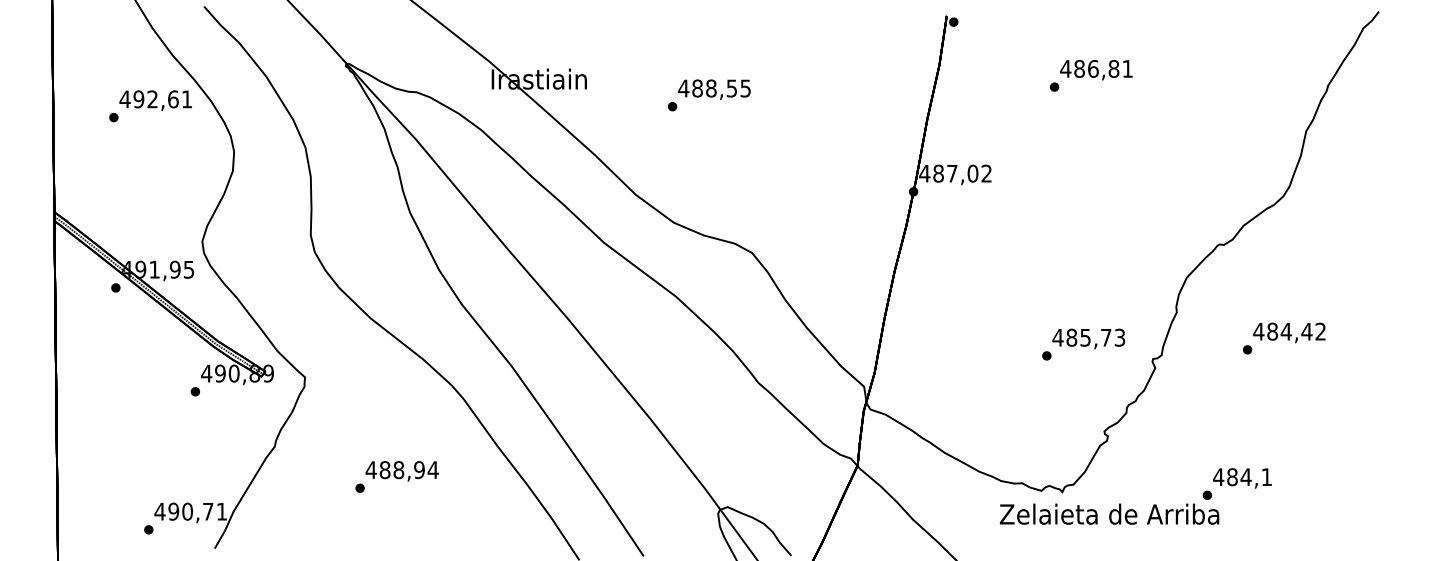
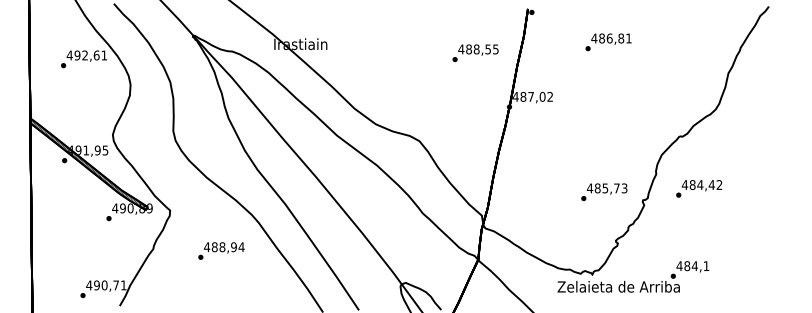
text: (709, 95) -> (475, 53), moved
text: (1284, 337) -> (699, 188), moved
text: (397, 475) -> (221, 250), moved

